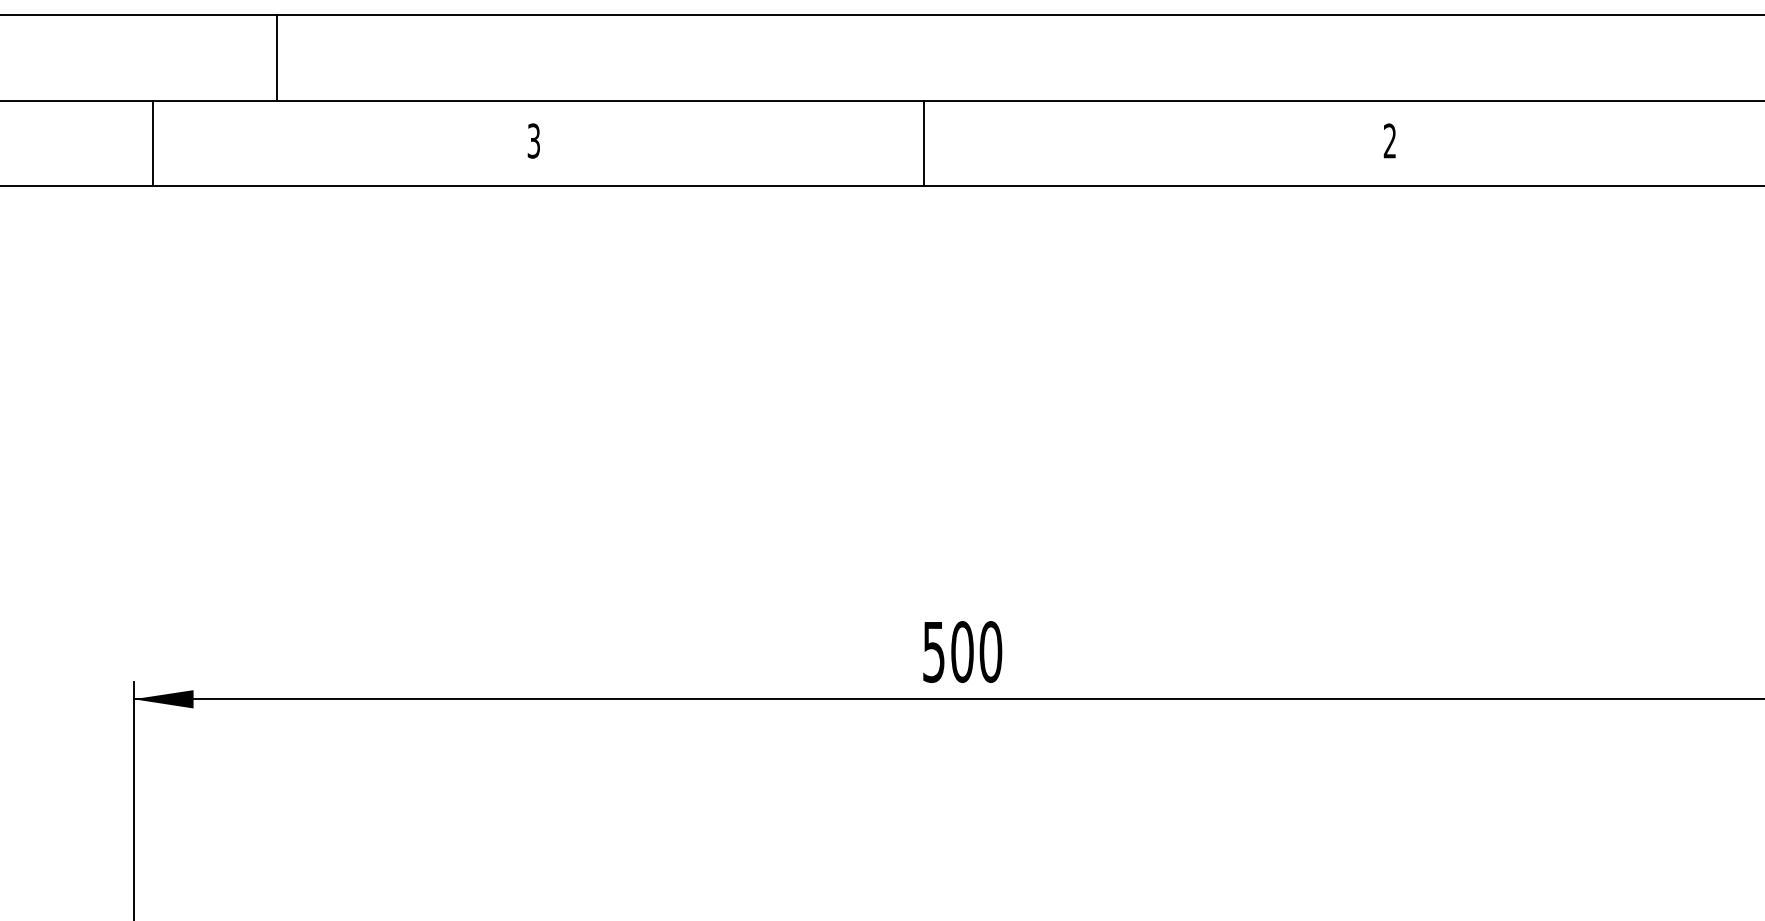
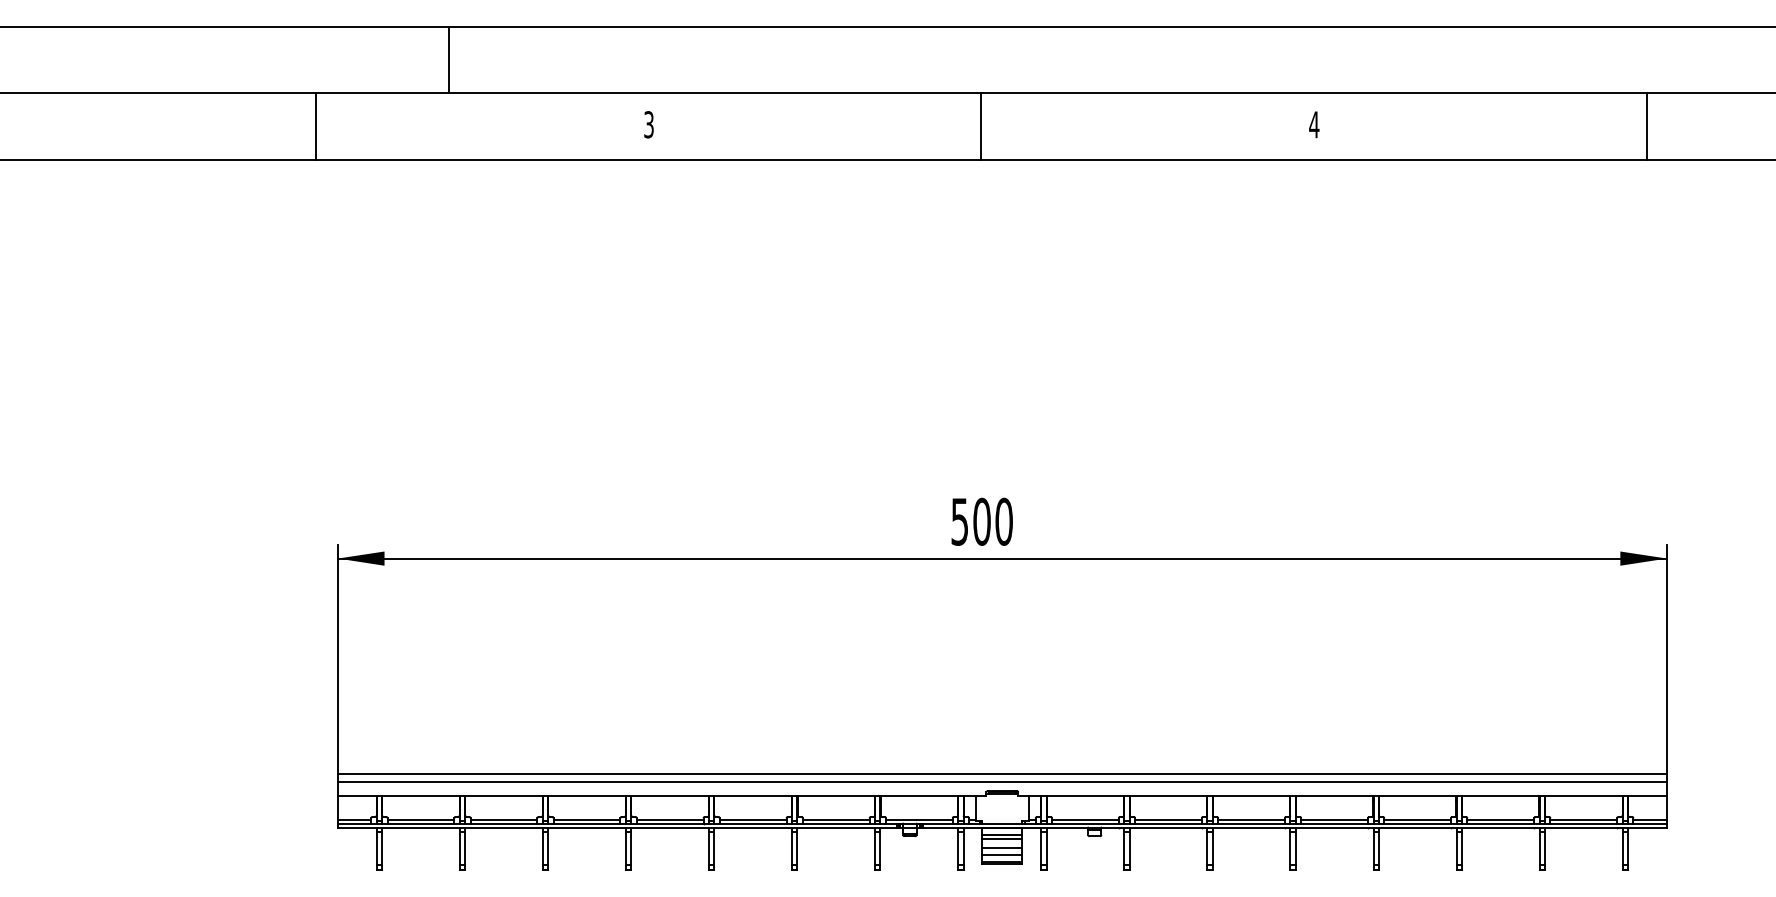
text: (1390, 140) -> (1314, 124), 2 -> 4
line: (153, 143) -> (316, 126), moved
line: (924, 143) -> (981, 126), moved

